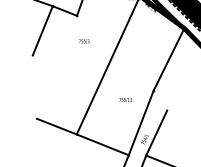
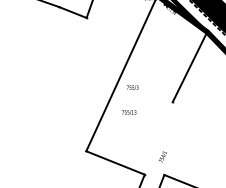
line: (42, 30) -> (47, 34), removed
text: (84, 41) -> (132, 87), moved
text: (125, 99) -> (129, 112), moved
line: (140, 123) -> (158, 138), removed
line: (56, 126) -> (63, 142), removed
line: (156, 132) -> (175, 149), removed

